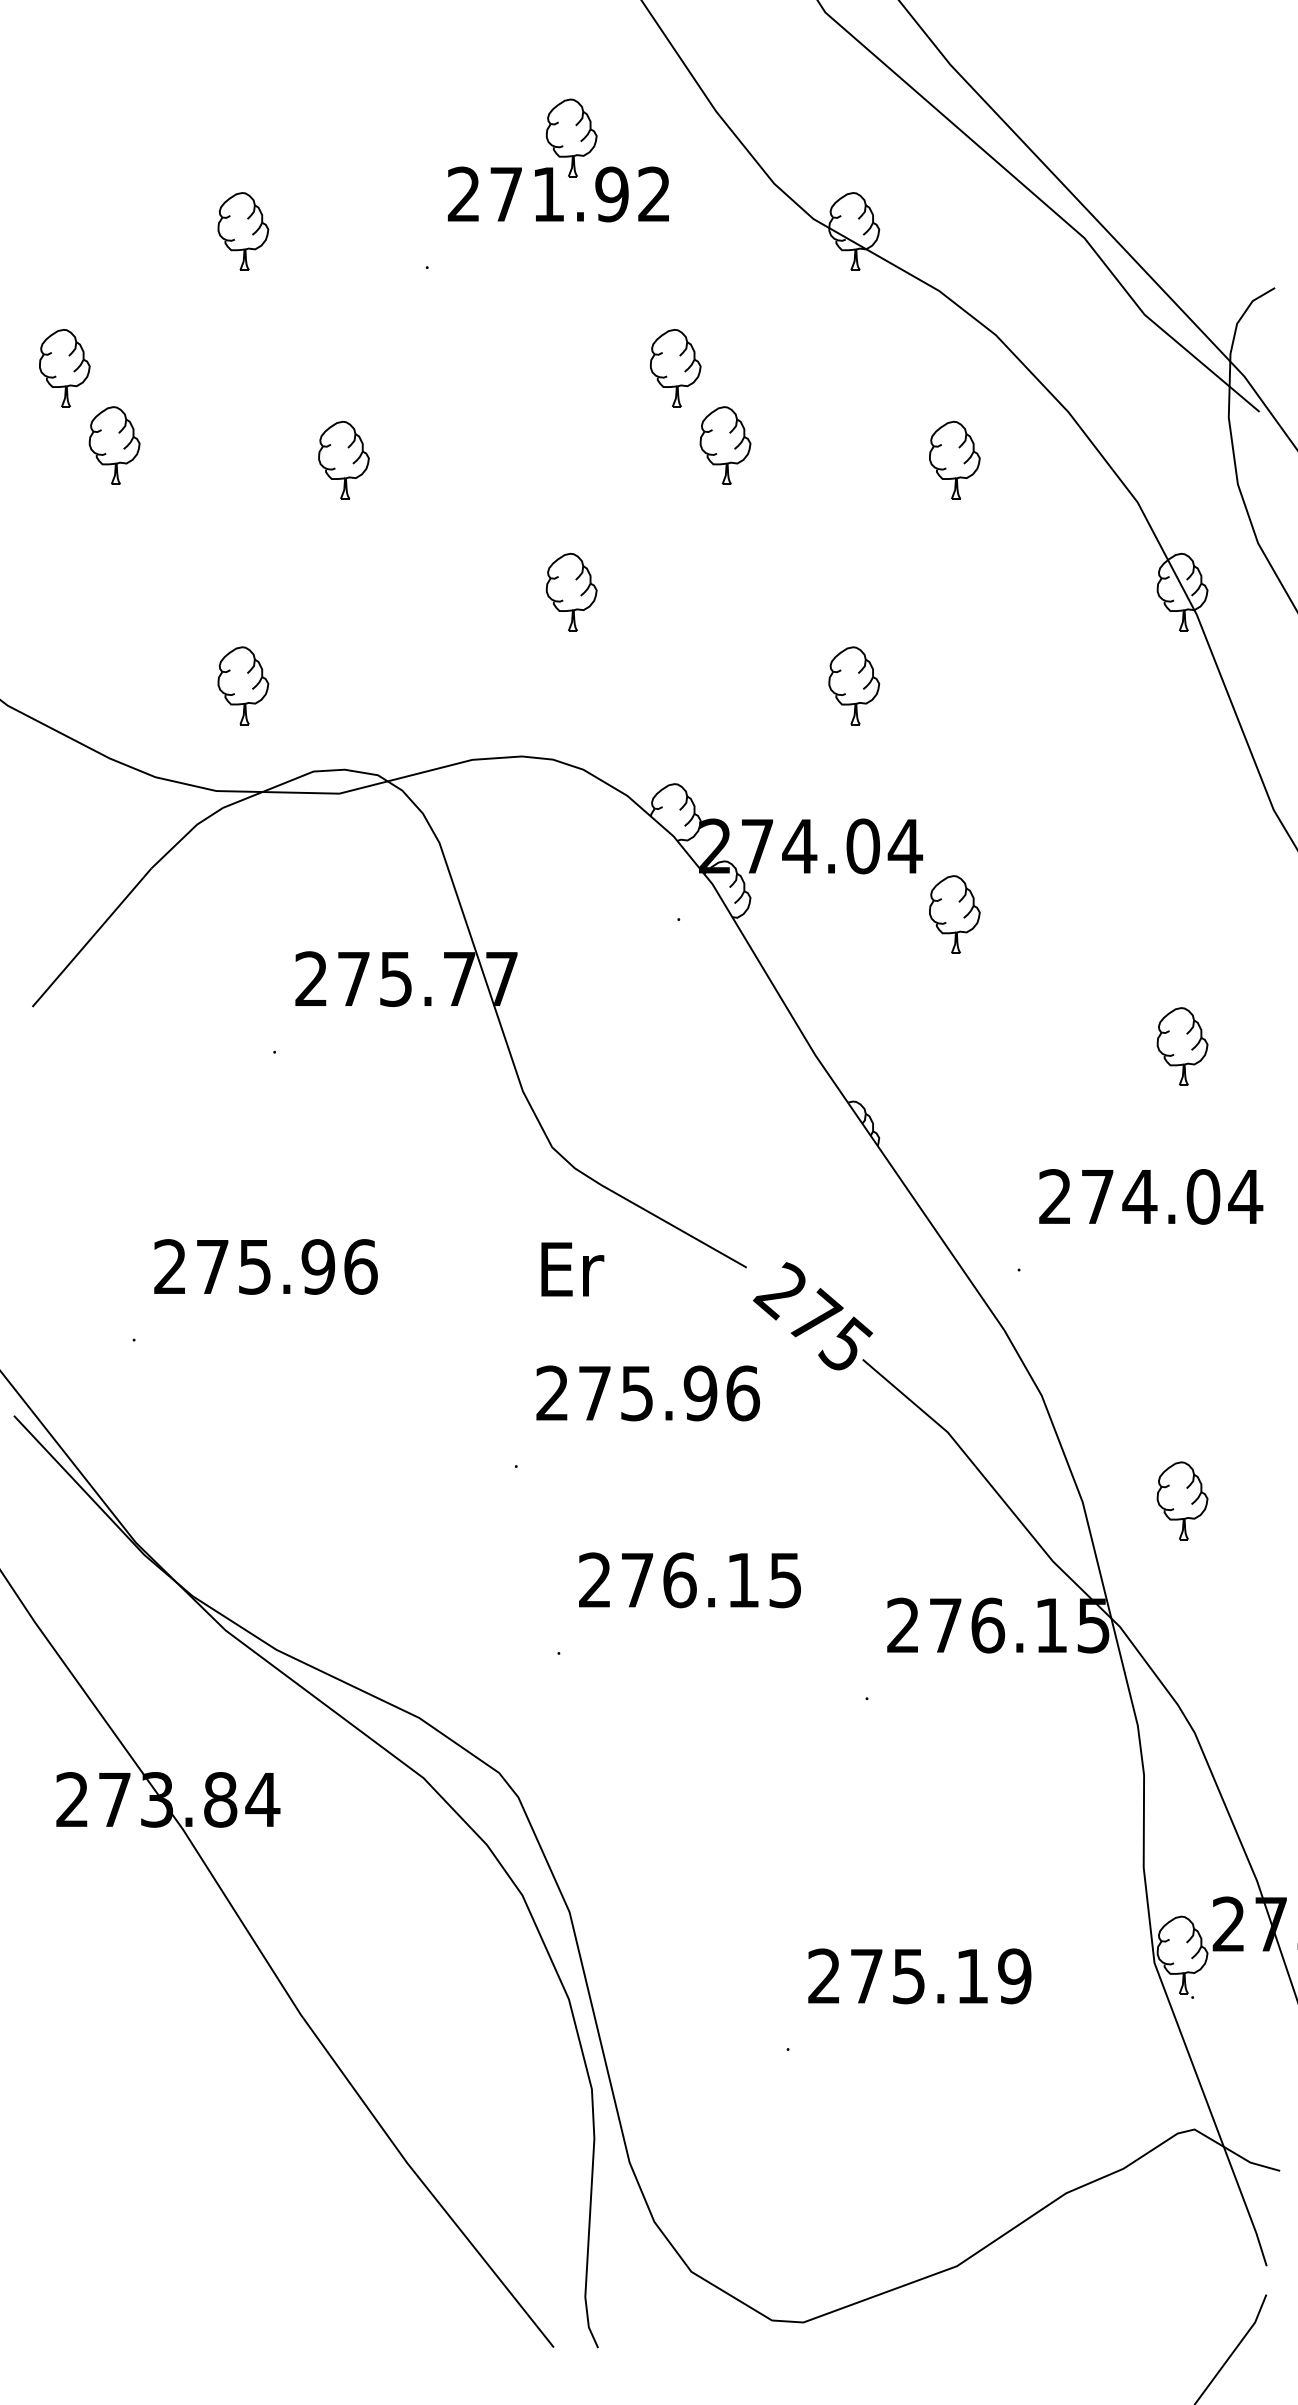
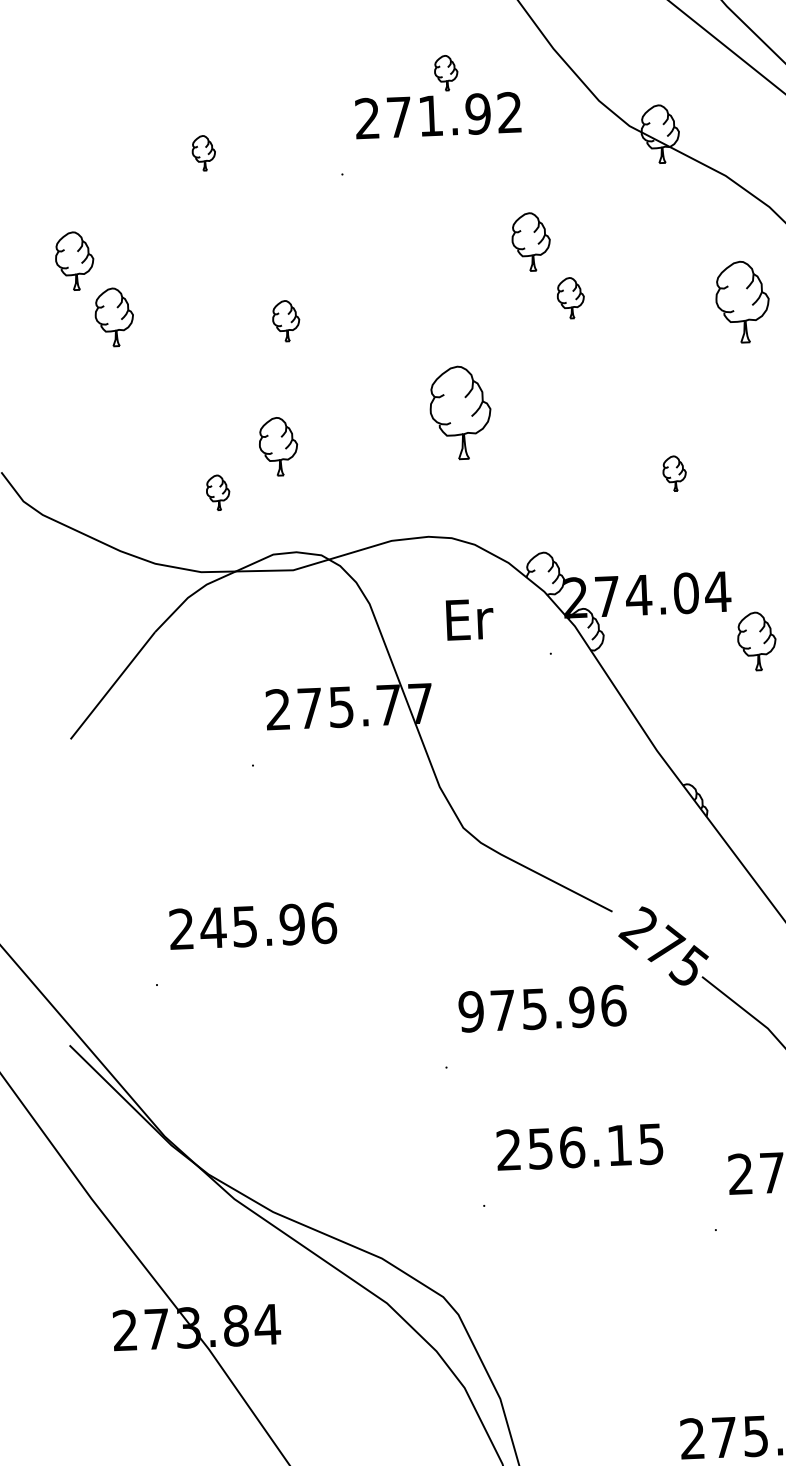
part: (571, 137) -> (446, 72), size x0.6
part: (243, 231) -> (204, 153), size x0.6
part: (725, 445) -> (570, 298), size x0.7
part: (954, 459) -> (742, 301), size x1.4
part: (343, 460) -> (285, 321), size x0.7
part: (571, 591) -> (460, 411), size x1.6
part: (326, 627) -> (278, 446), added
part: (243, 685) -> (218, 492), size x0.6
part: (854, 685) -> (674, 473), size x0.6
text: (212, 1266) -> (213, 927), 275.96 -> 245.96
text: (572, 1269) -> (469, 619), moved
text: (552, 1393) -> (471, 1011), 275.96 -> 975.96
text: (637, 1580) -> (540, 1148), 276.15 -> 256.15

